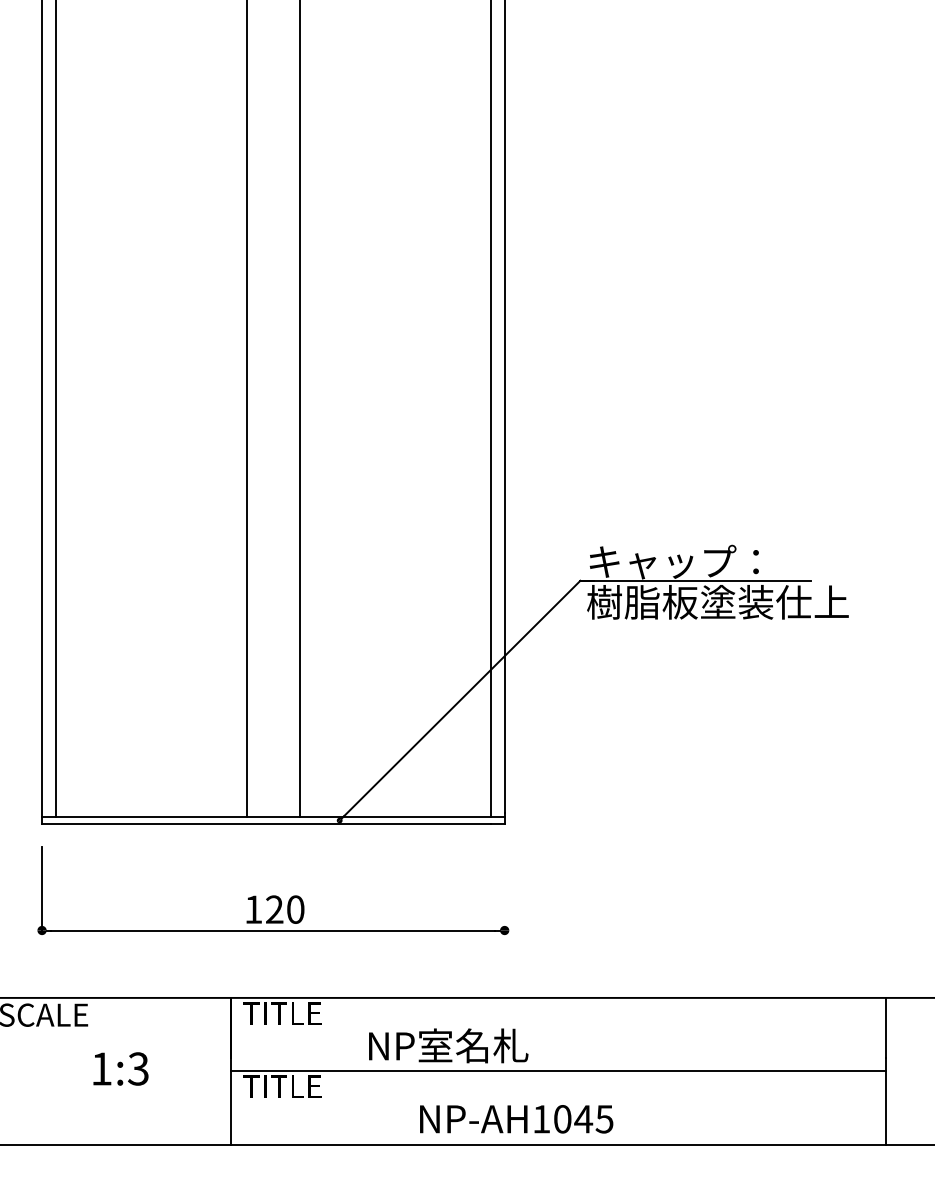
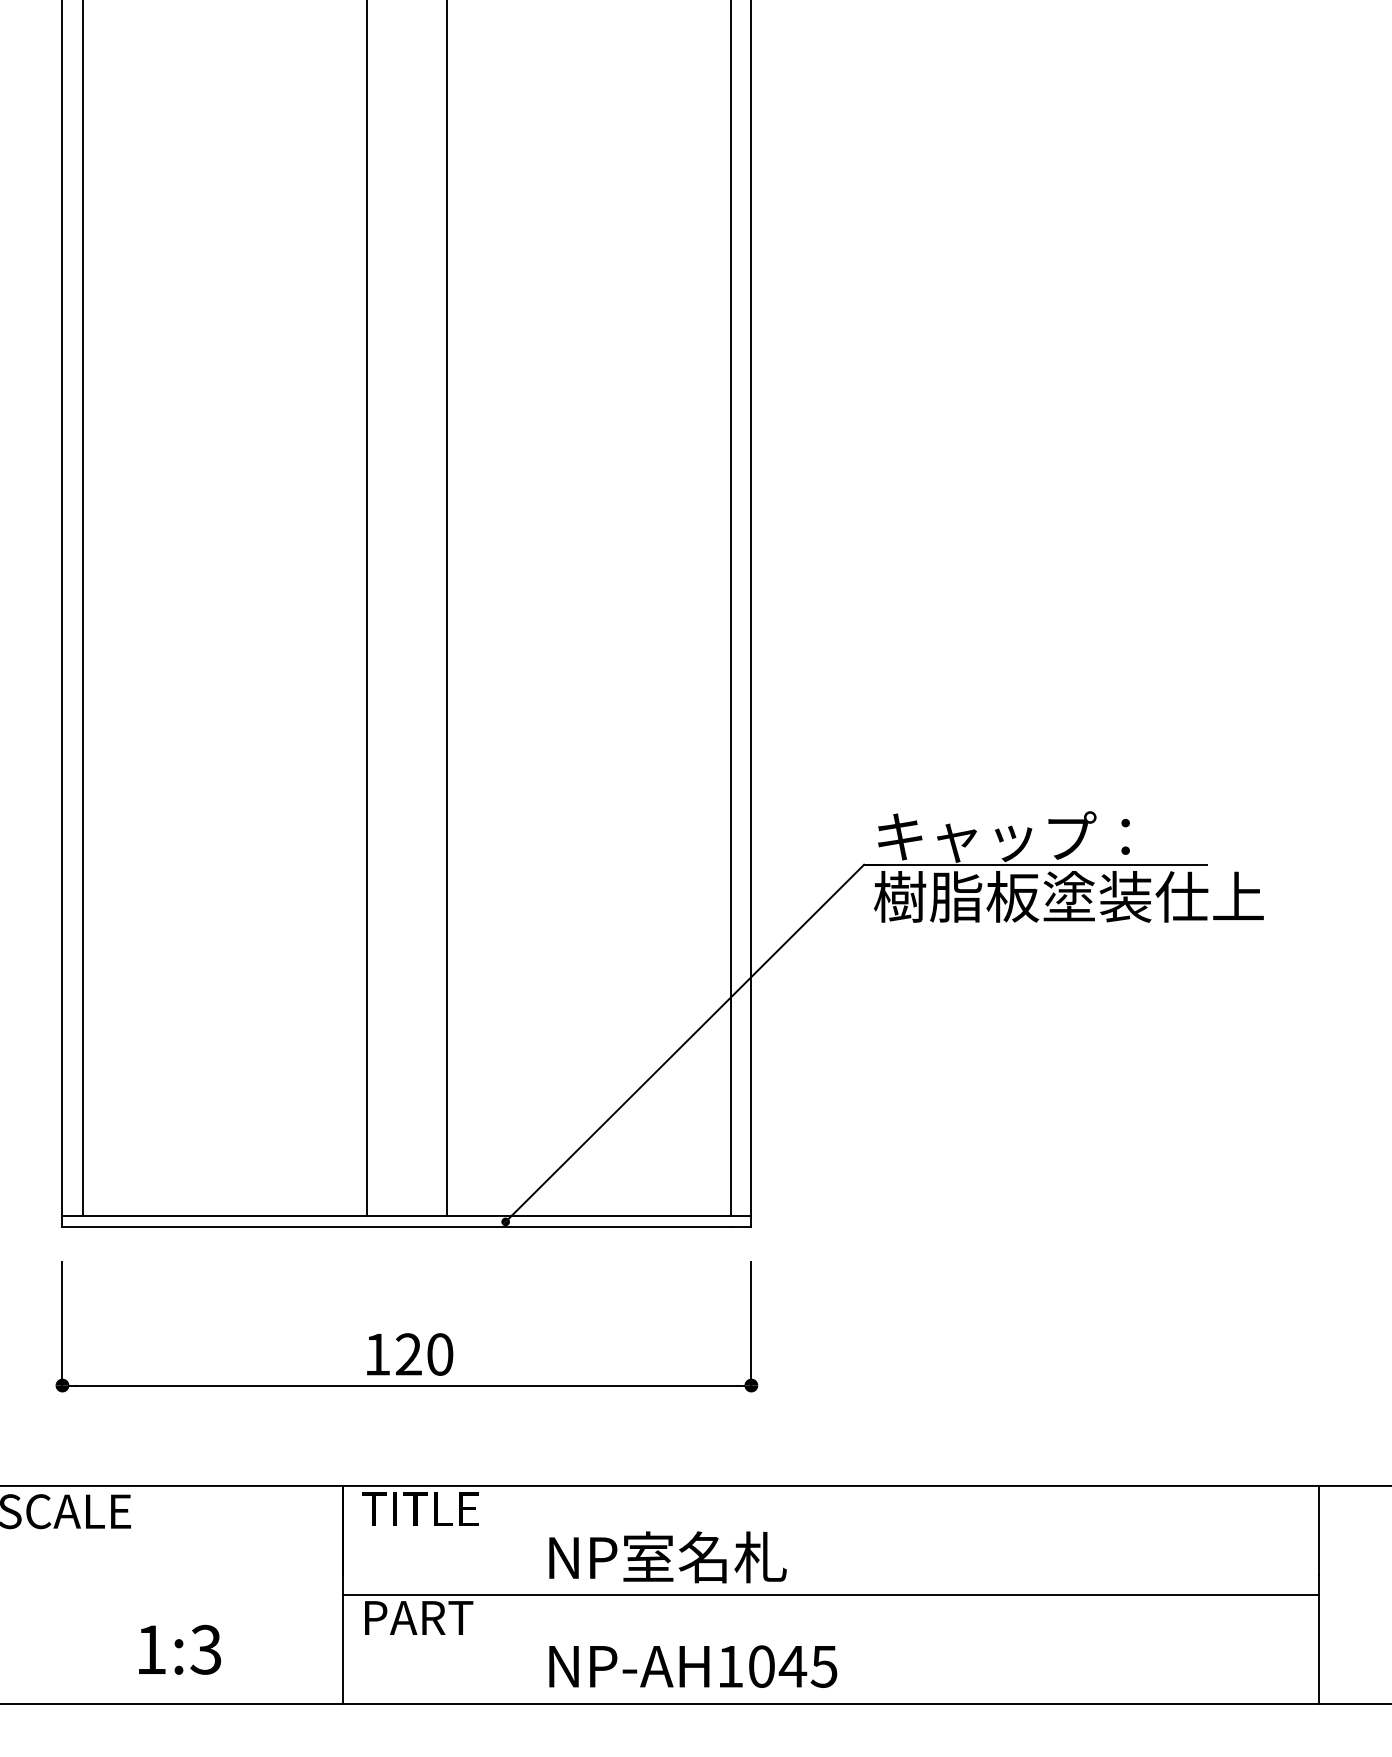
line: (504, 888) -> (751, 1322), added
text: (120, 1068) -> (179, 1649), moved
text: (282, 1086) -> (420, 1617), TITLE -> PART
text: (516, 1119) -> (693, 1666), moved

